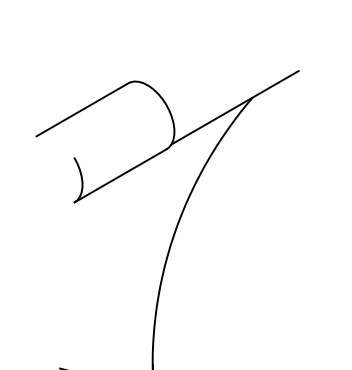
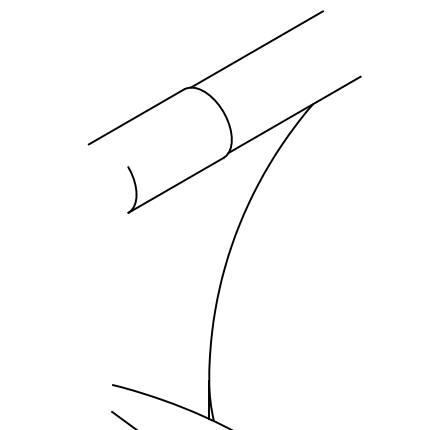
line: (198, 44) -> (256, 49), added

